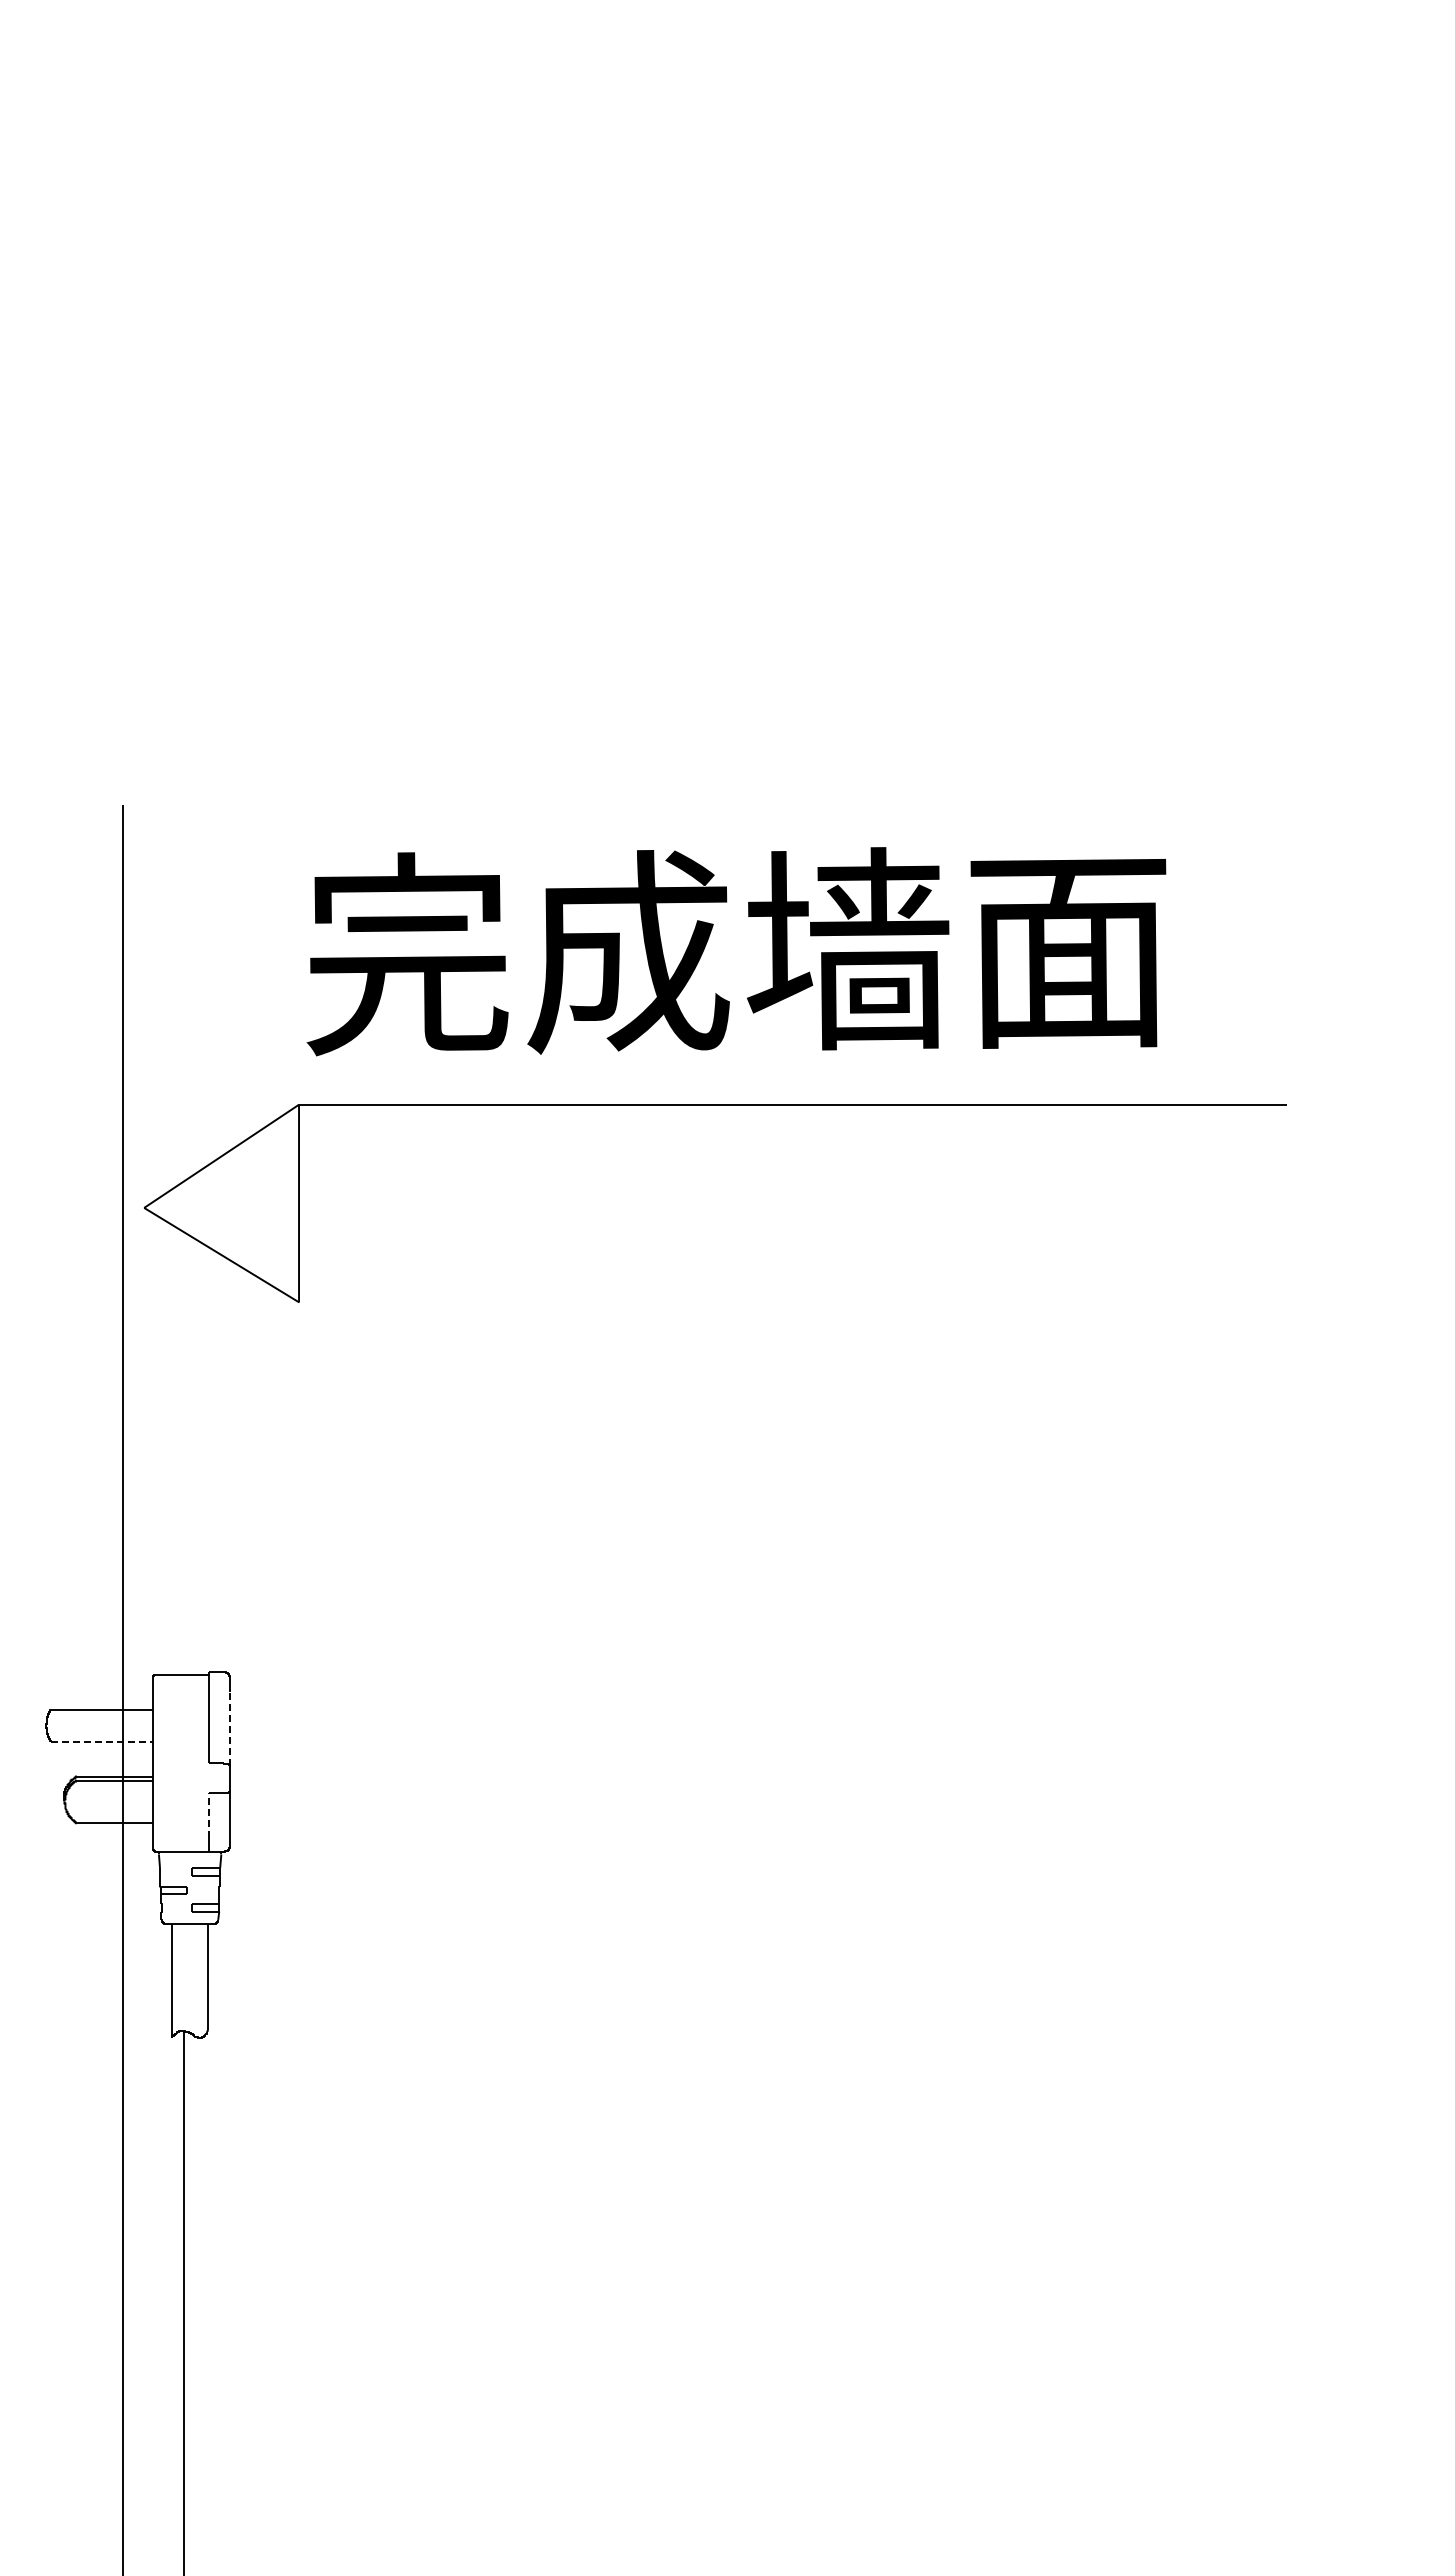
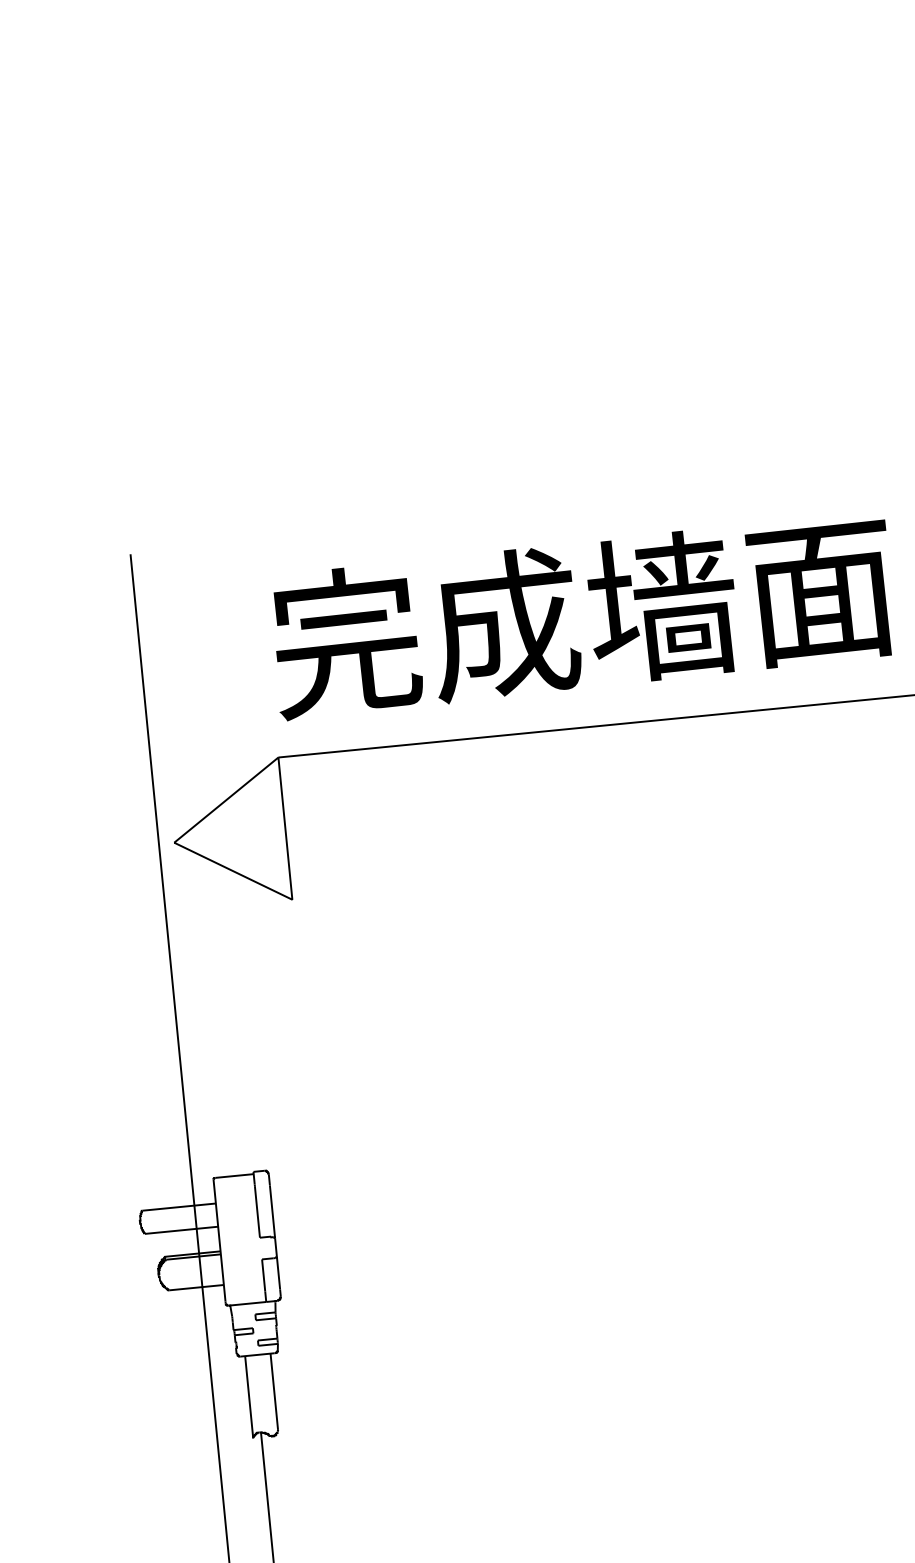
line: (229, 1729) -> (272, 1212), dashed -> solid
line: (101, 1742) -> (181, 1230), dashed -> solid
line: (208, 1814) -> (263, 1274), dashed -> solid

